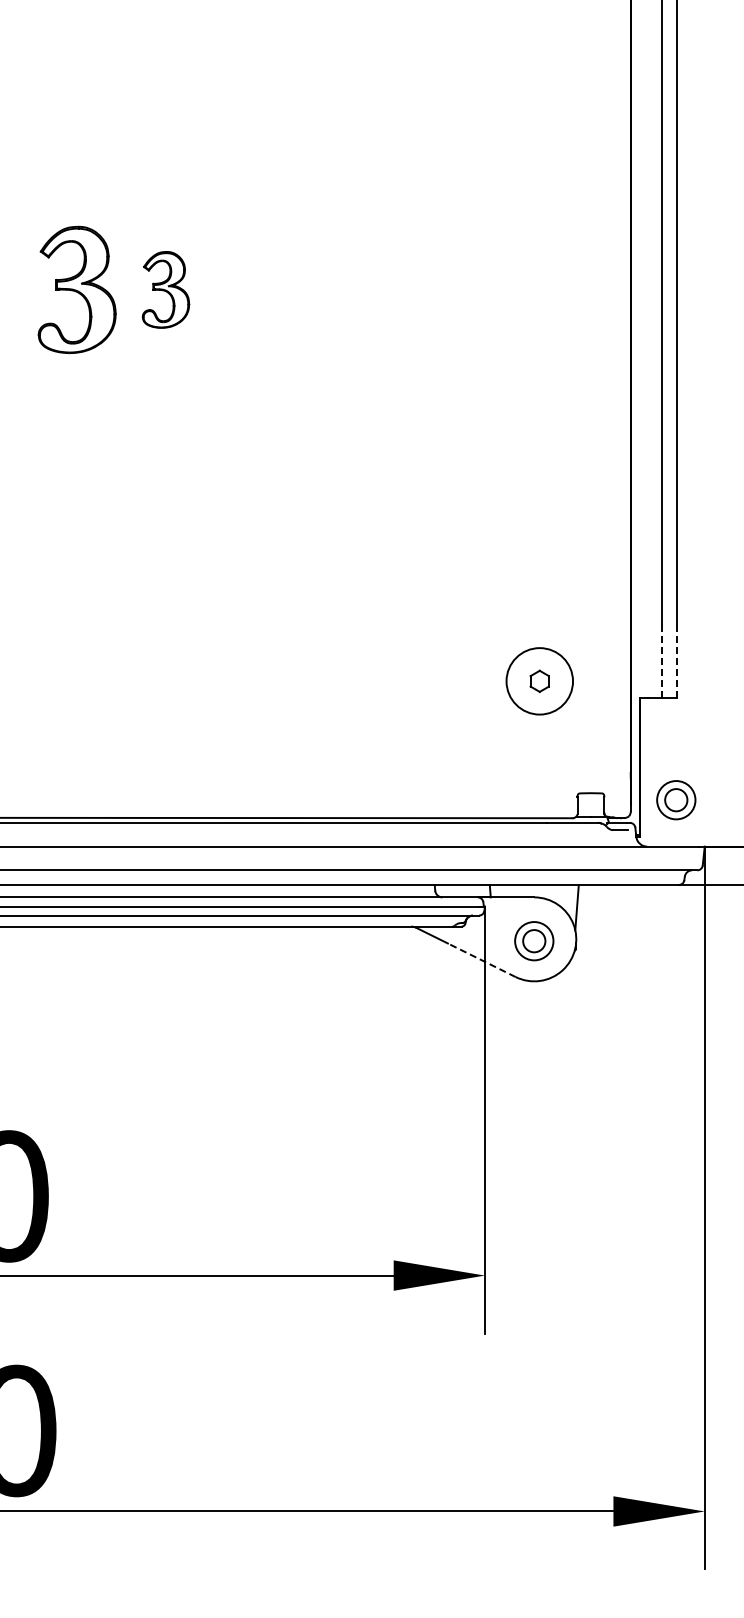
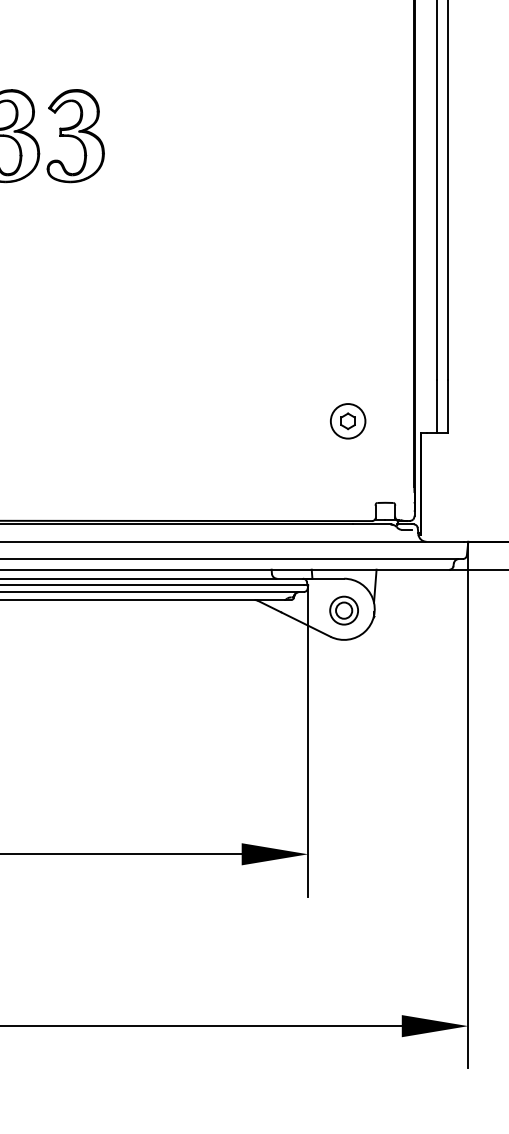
part: (165, 289) -> (75, 135), size x1.67
line: (662, 661) -> (437, 406), dashed -> solid
line: (676, 661) -> (447, 406), dashed -> solid
circle: (539, 681) -> (347, 421), size x0.71
part: (676, 800) -> (447, 508), removed
line: (481, 960) -> (305, 624), dashed -> solid

